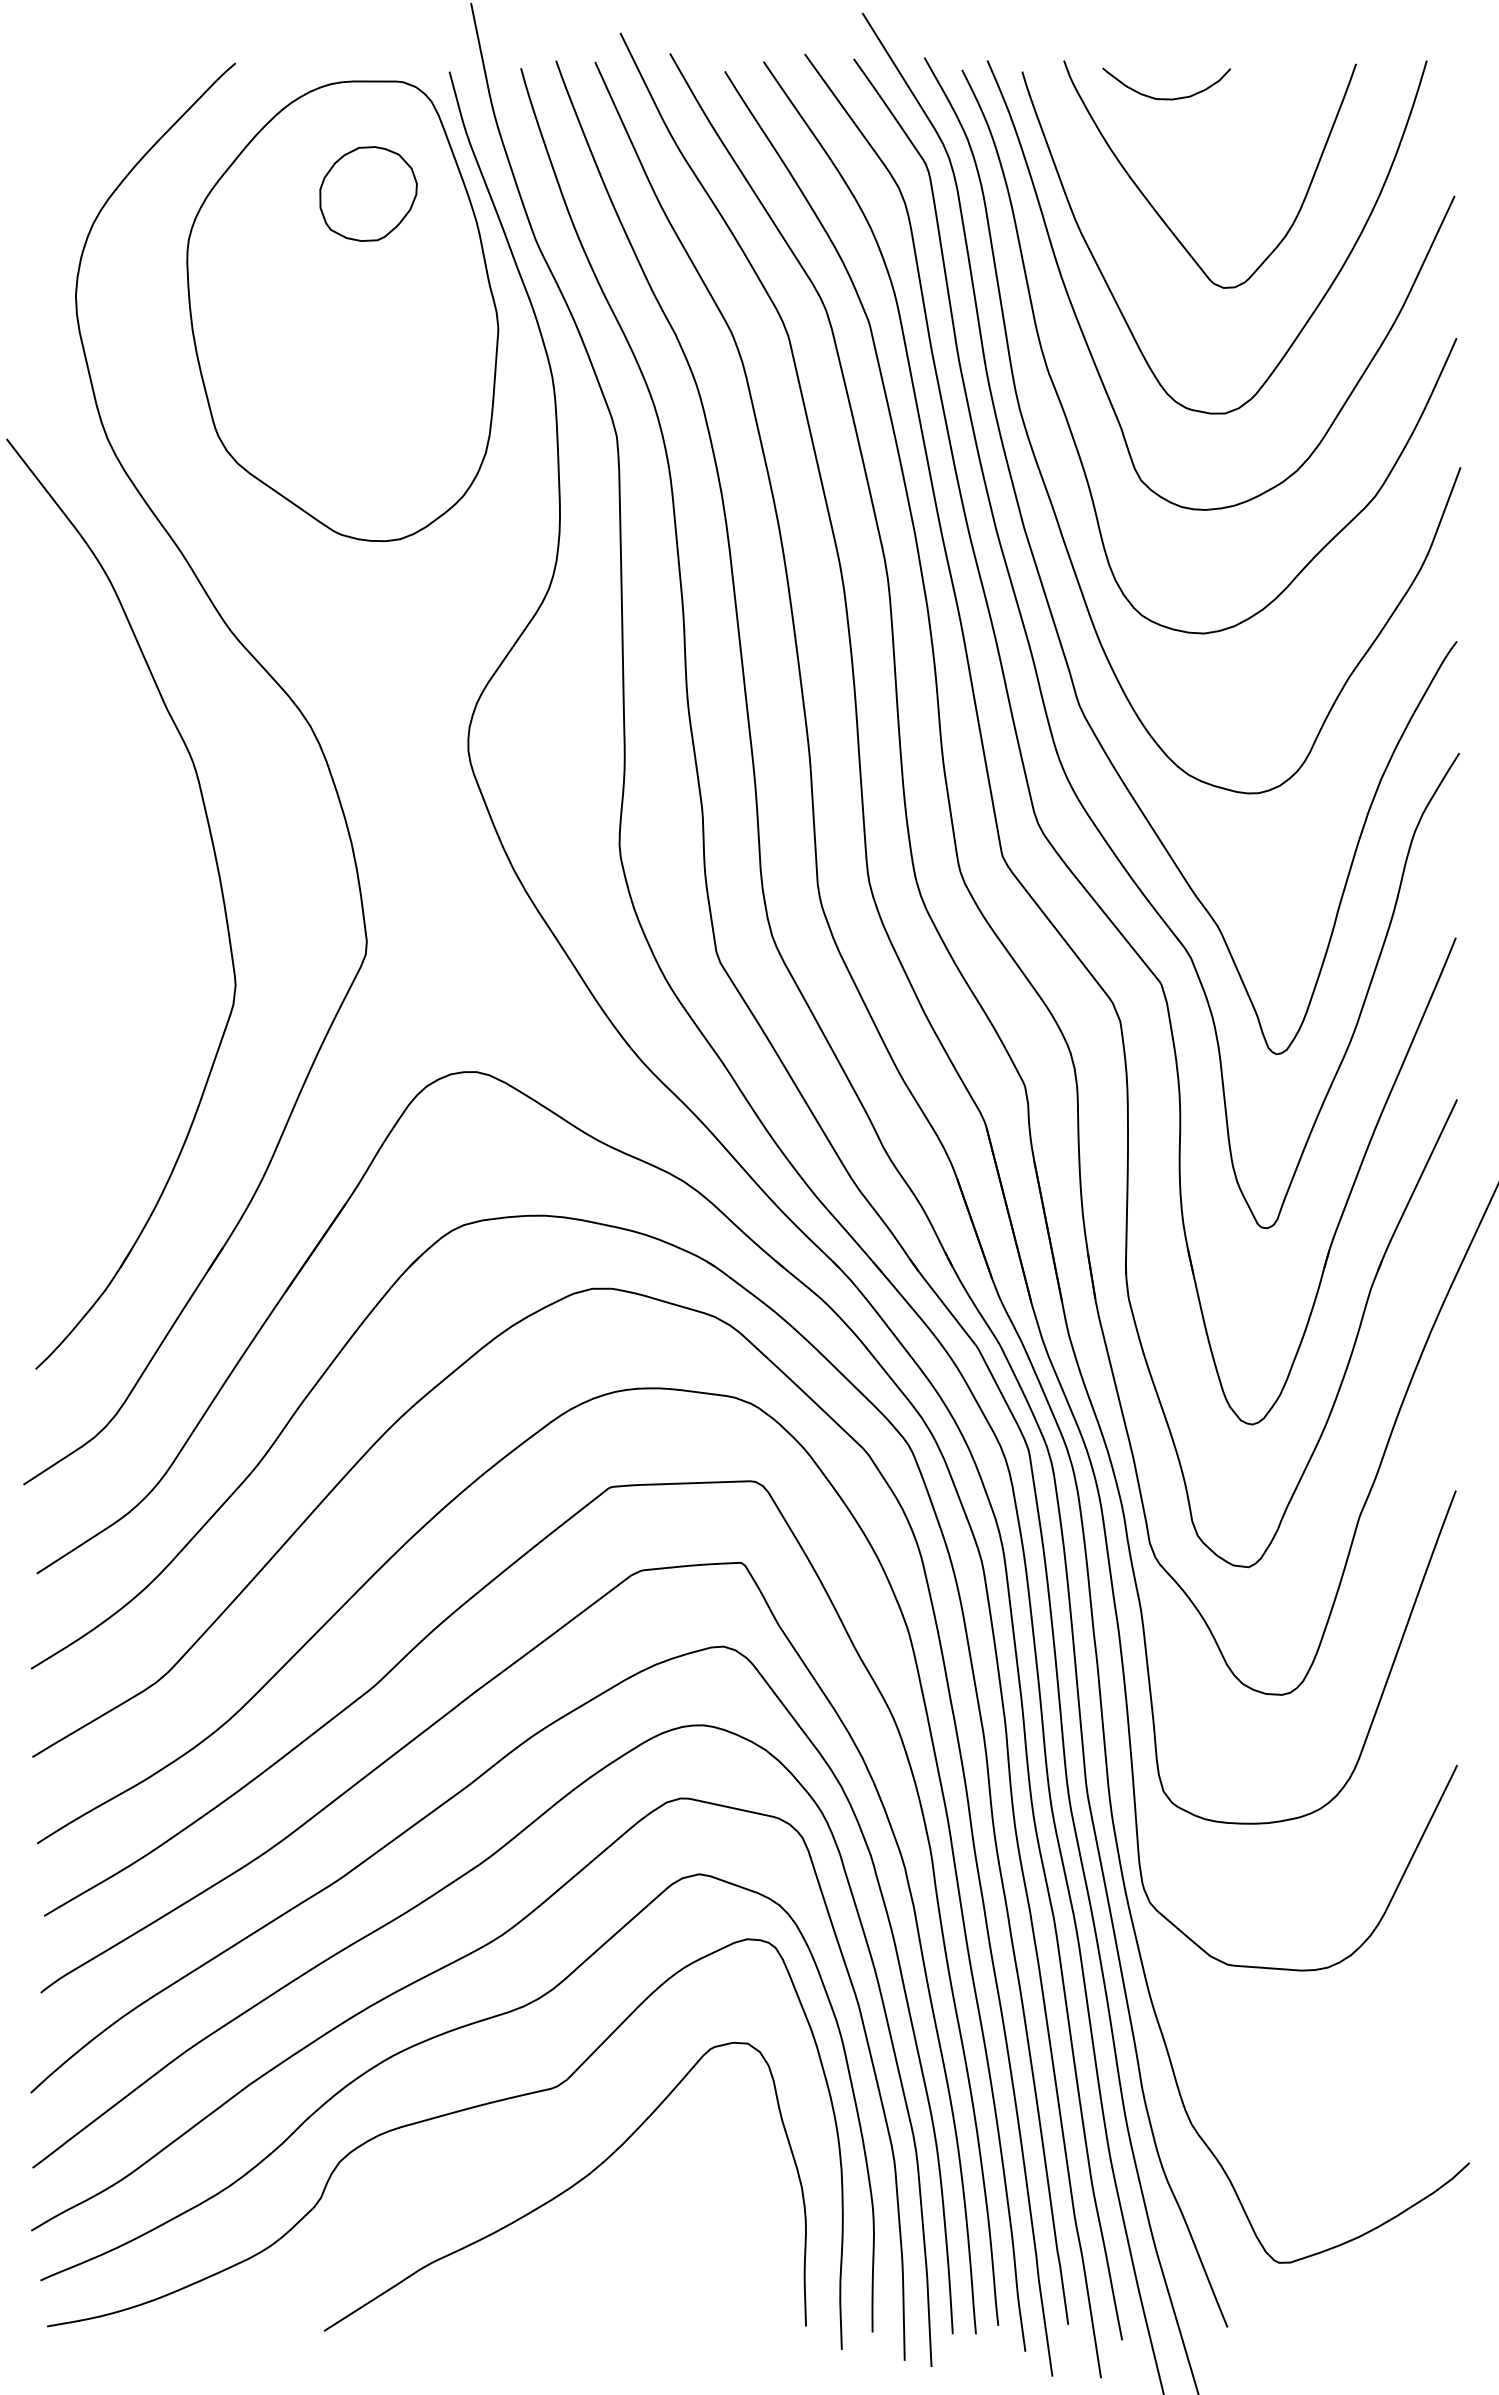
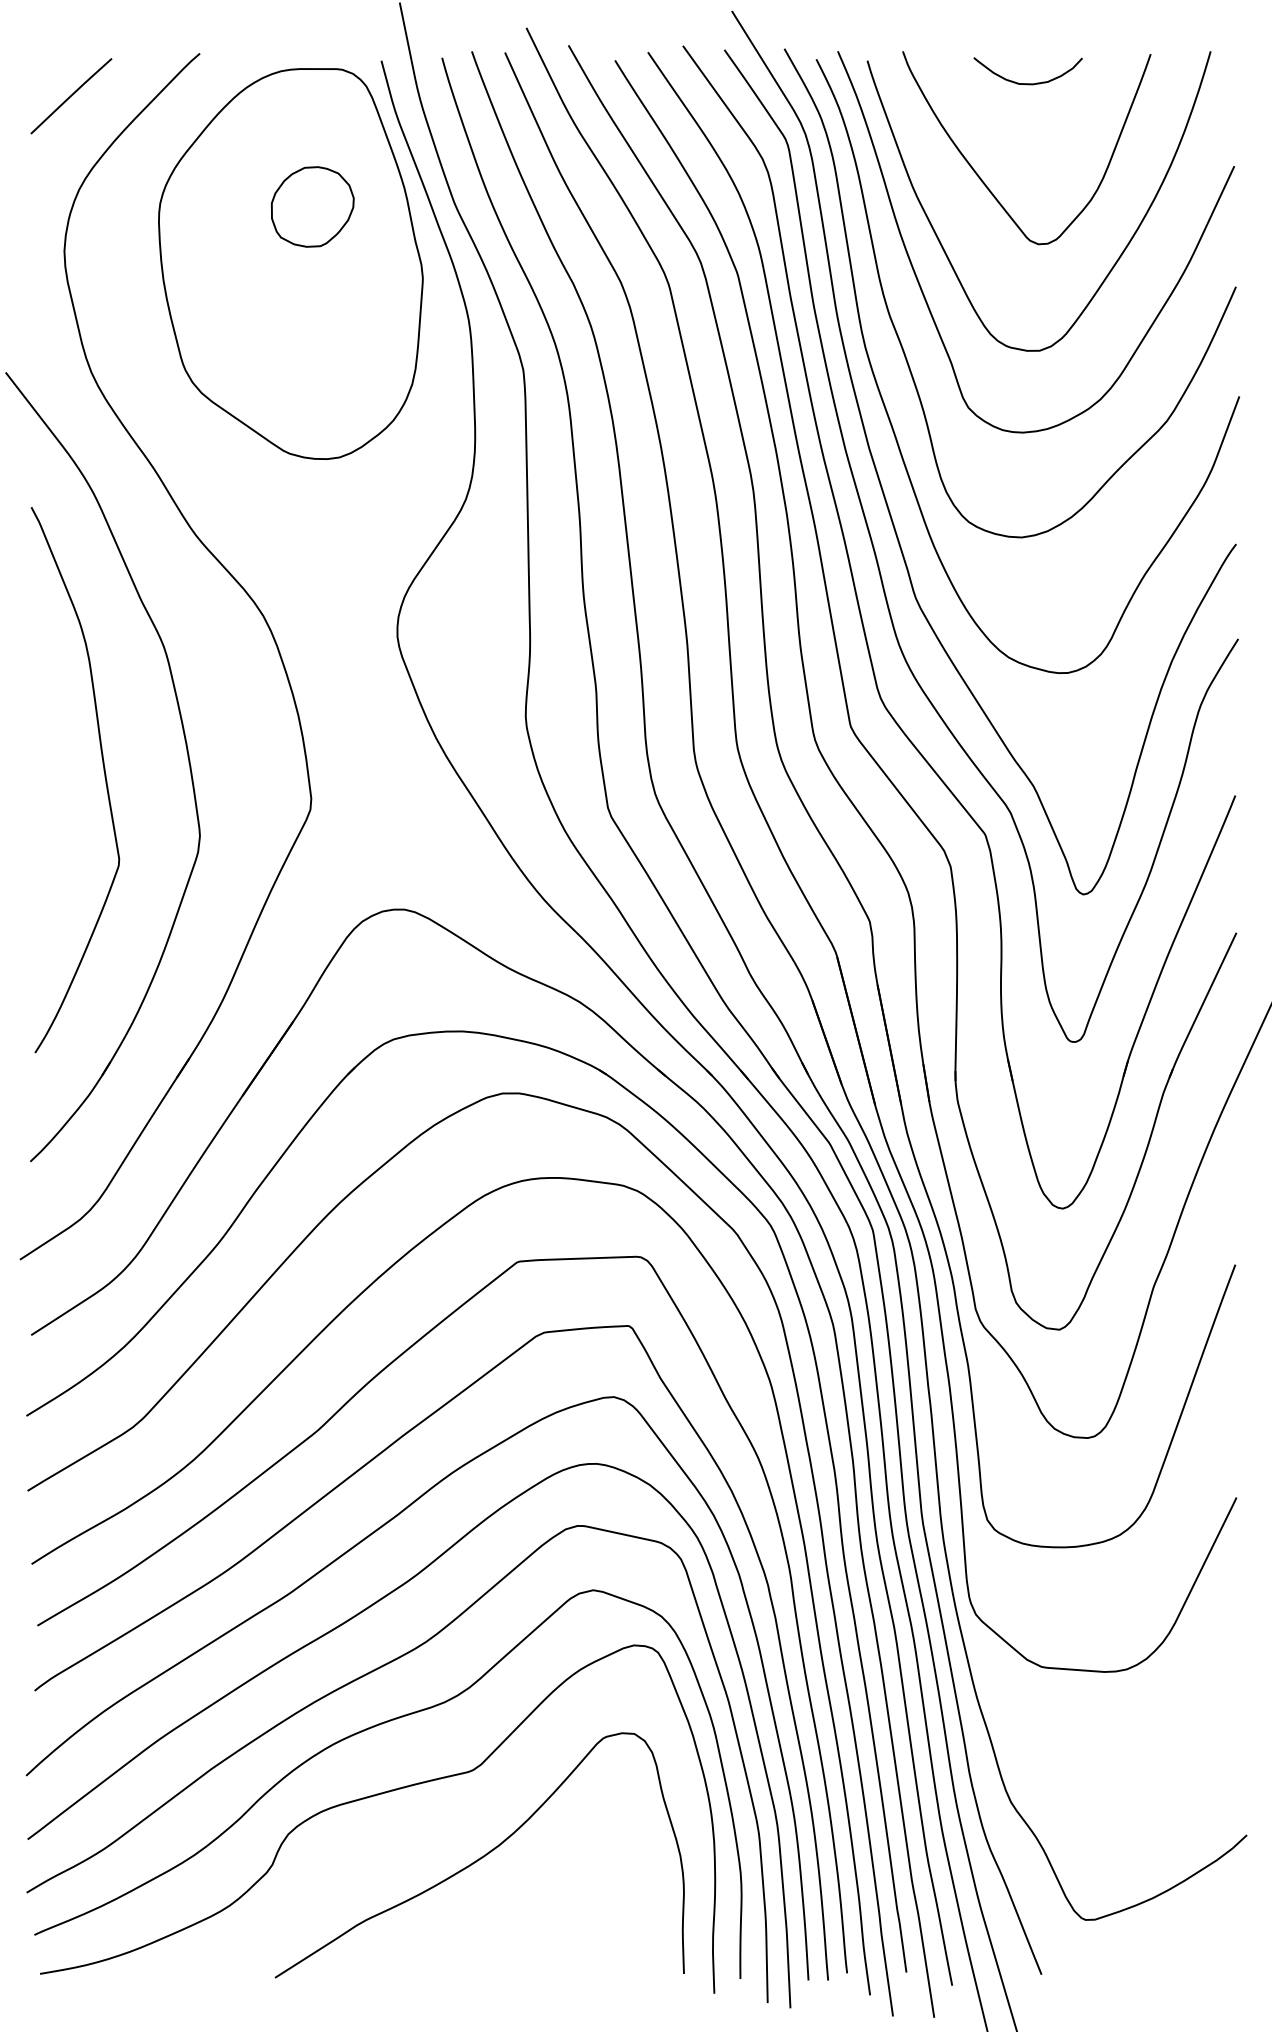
curve: (1166, 98) -> (1028, 83), moved
line: (84, 113) -> (71, 96), added
part: (368, 193) -> (312, 206), moved
curve: (122, 911) -> (103, 773), added

